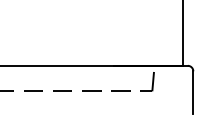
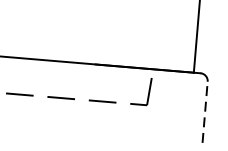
line: (193, 92) -> (205, 111), solid -> dashed

